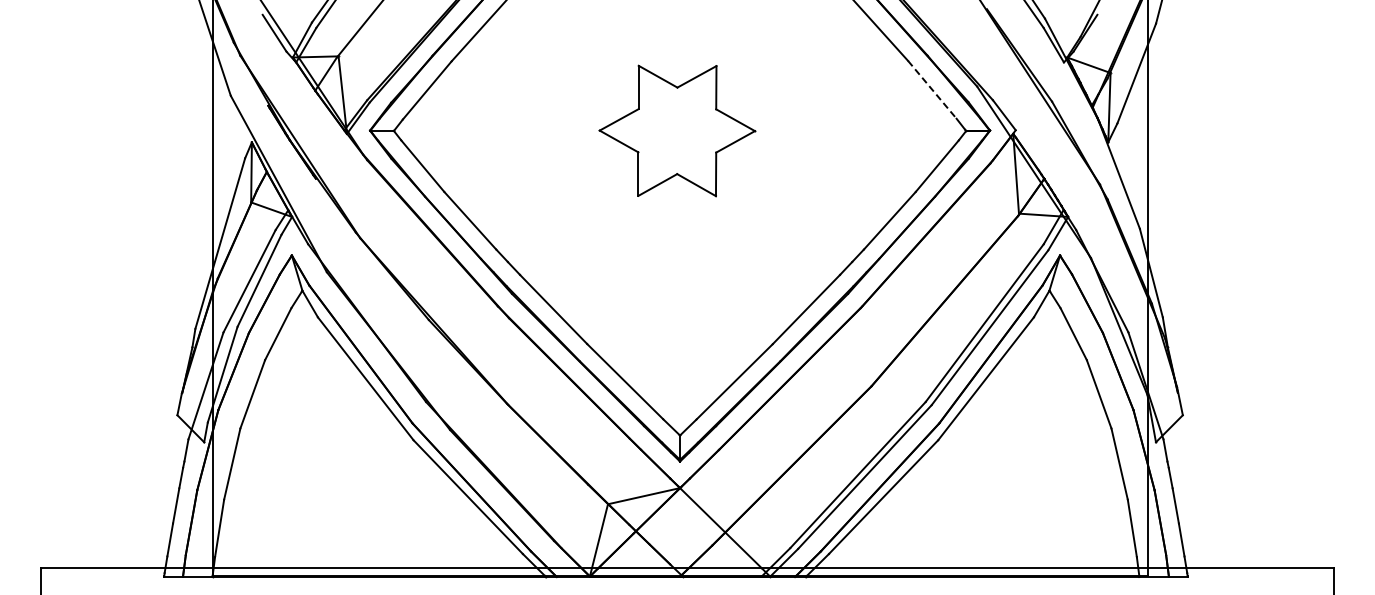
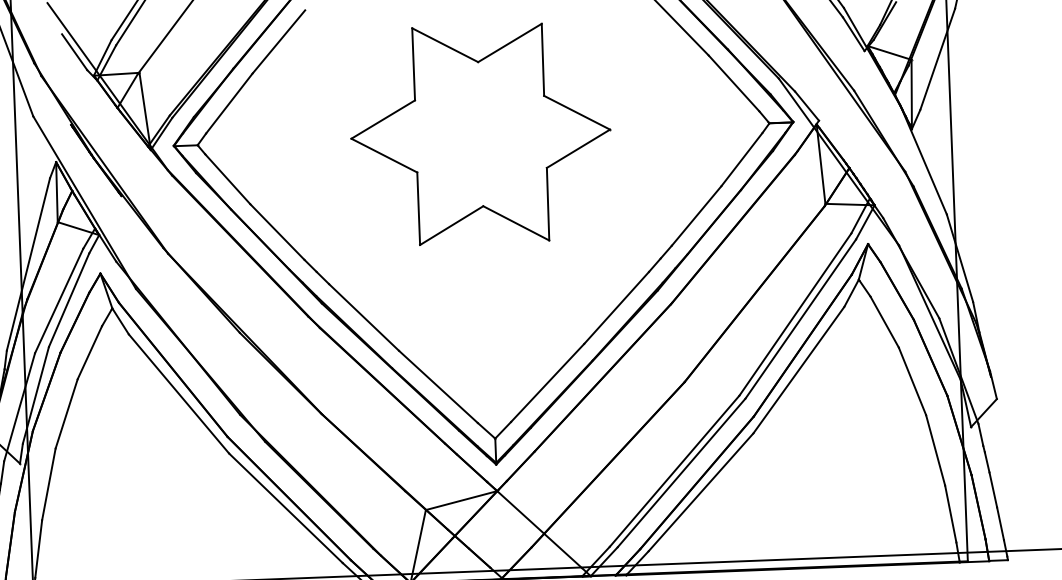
line: (932, 89) -> (734, 83), dashed -> solid
part: (677, 130) -> (480, 133), size x1.67

